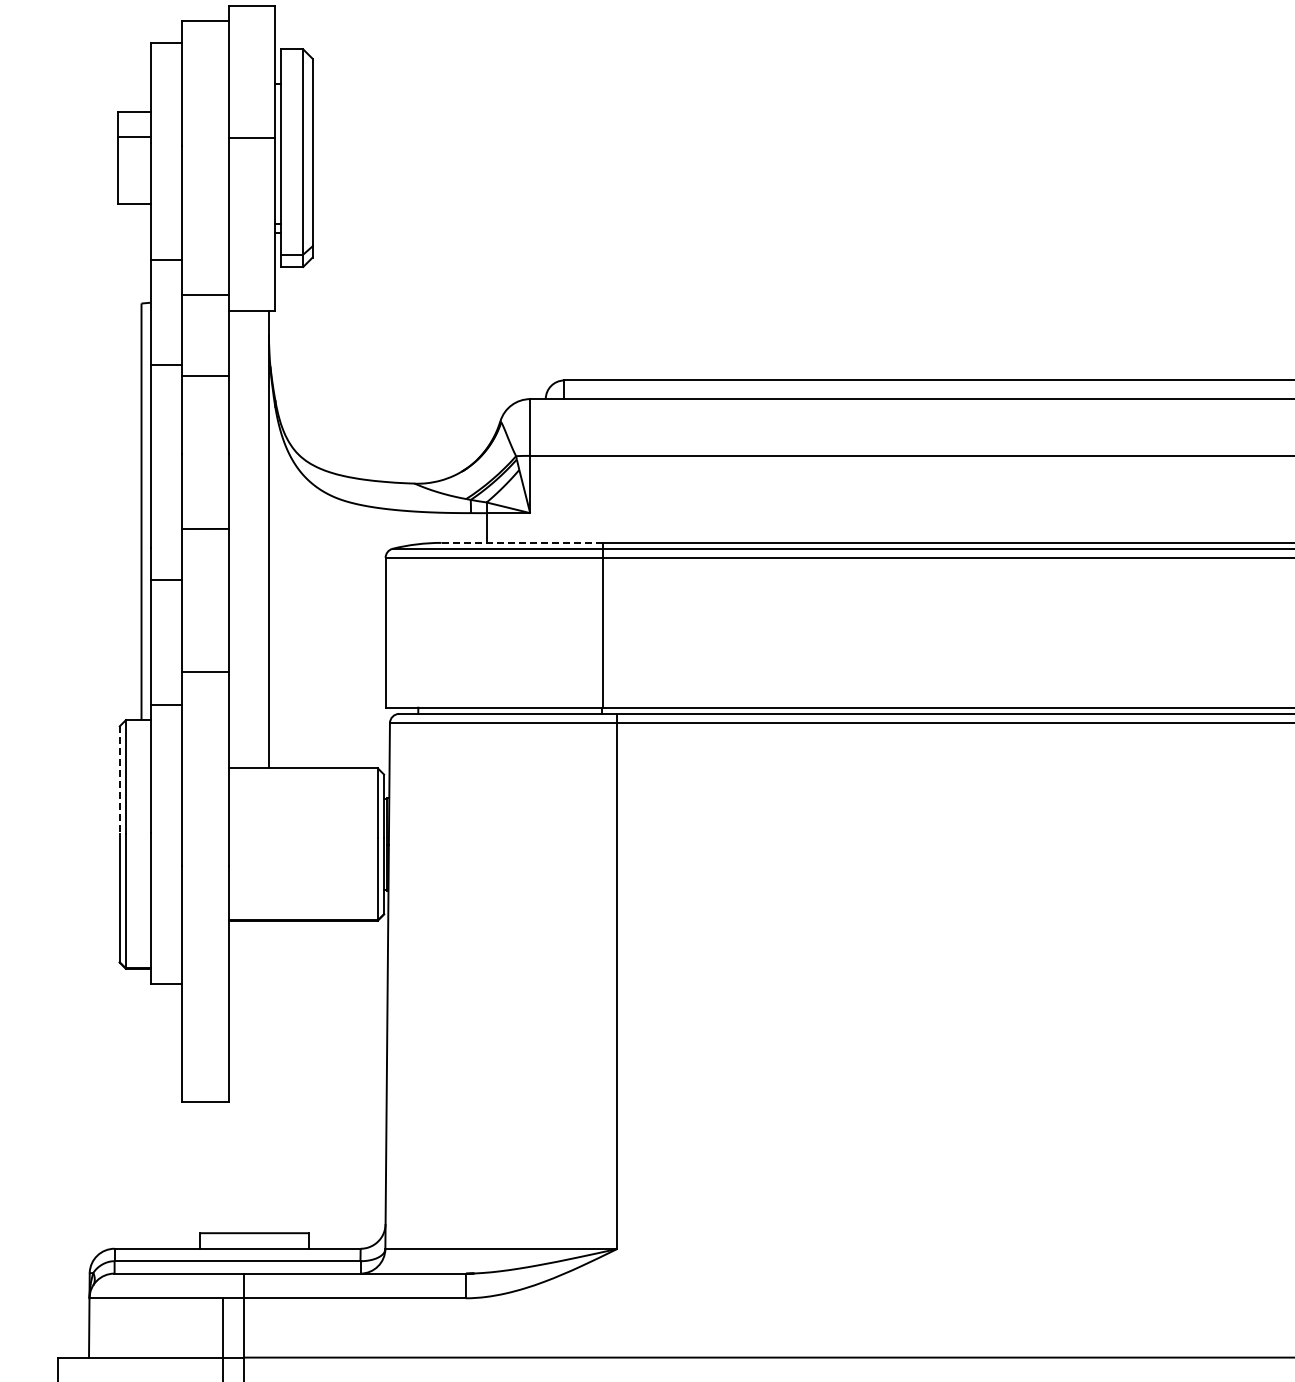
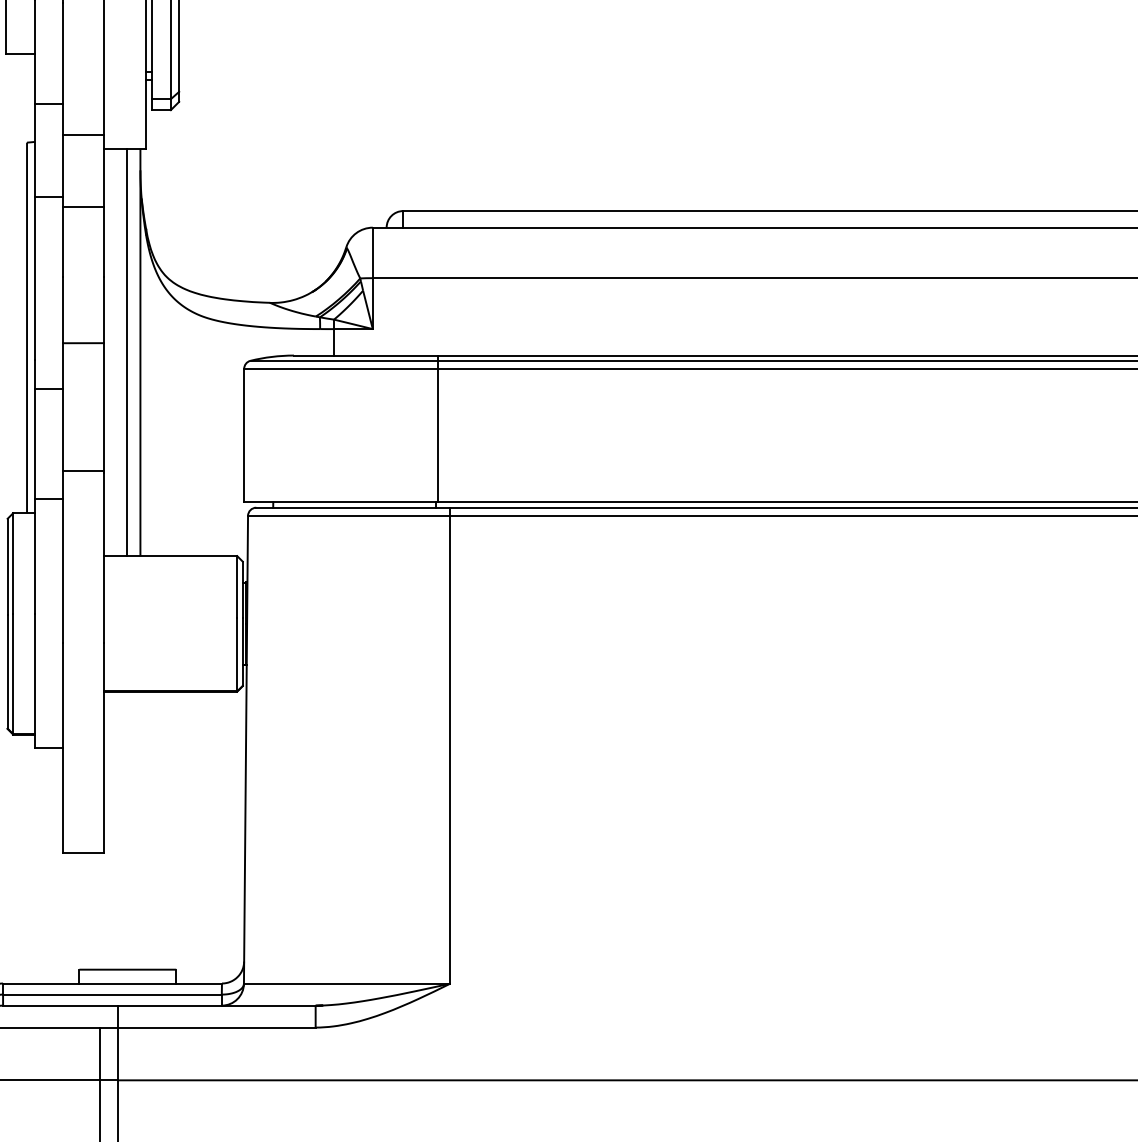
line: (253, 539) -> (126, 352), added
line: (522, 542) -> (365, 355), dashed -> solid
line: (119, 780) -> (7, 566), dashed -> solid

